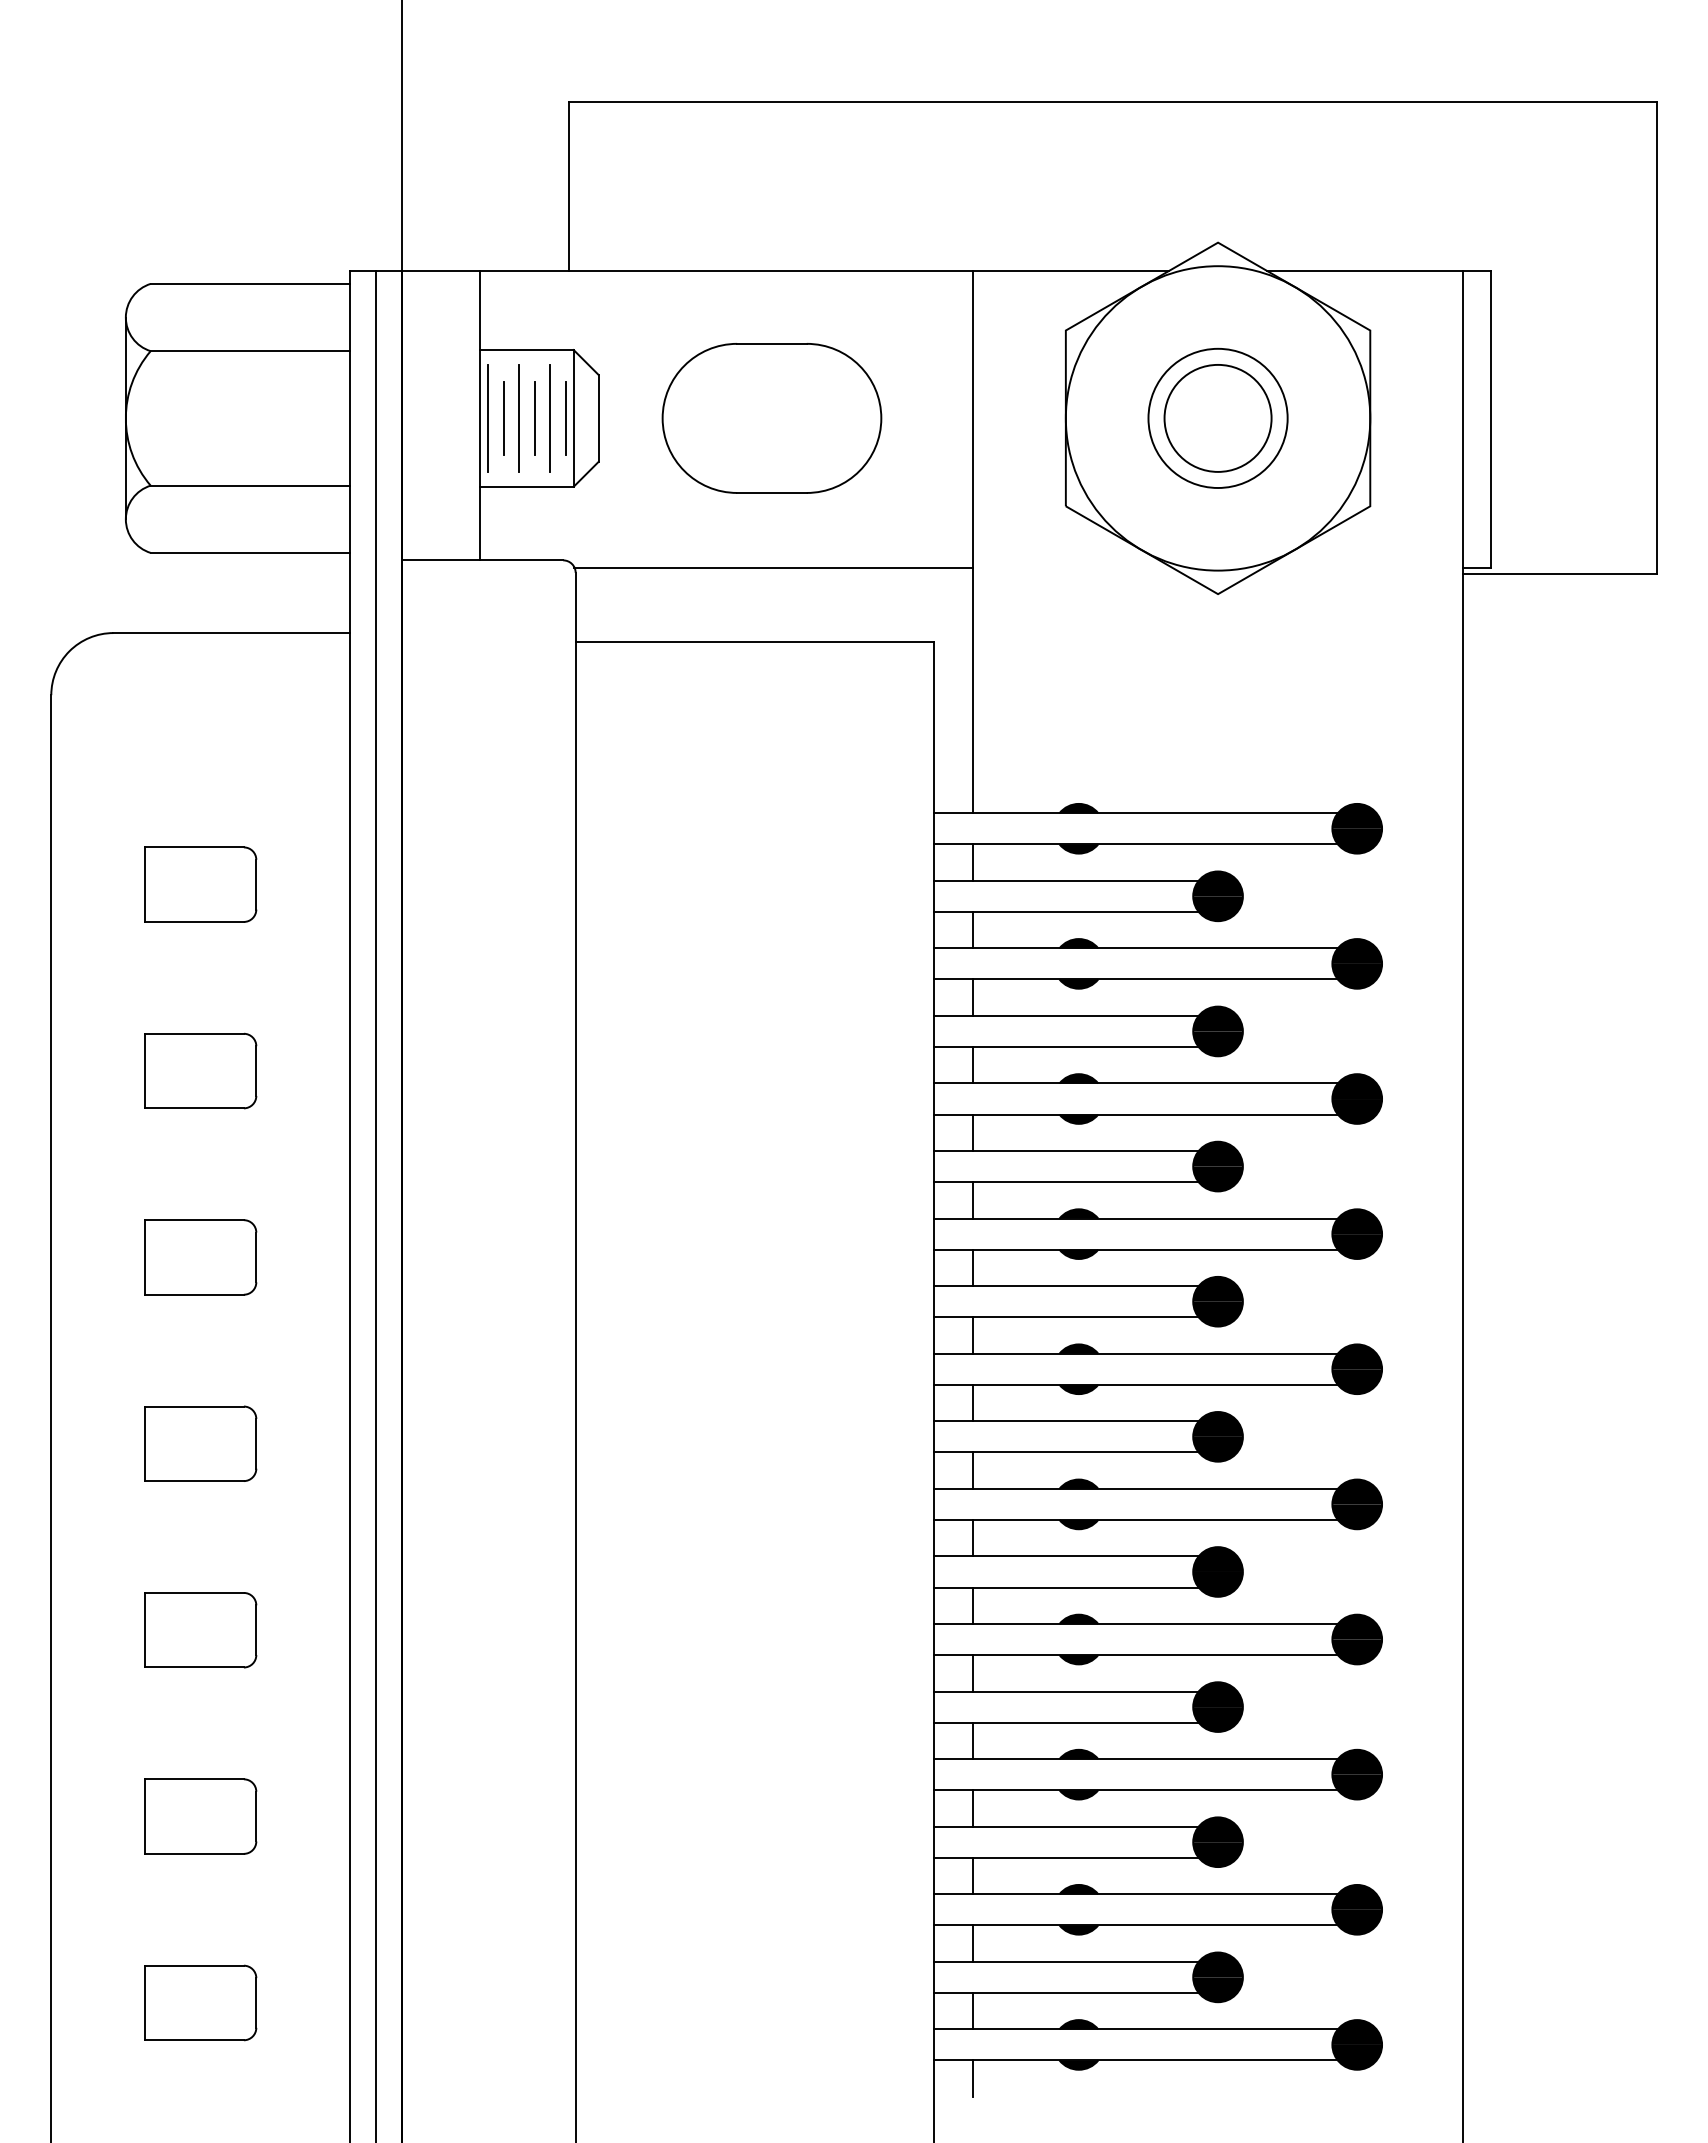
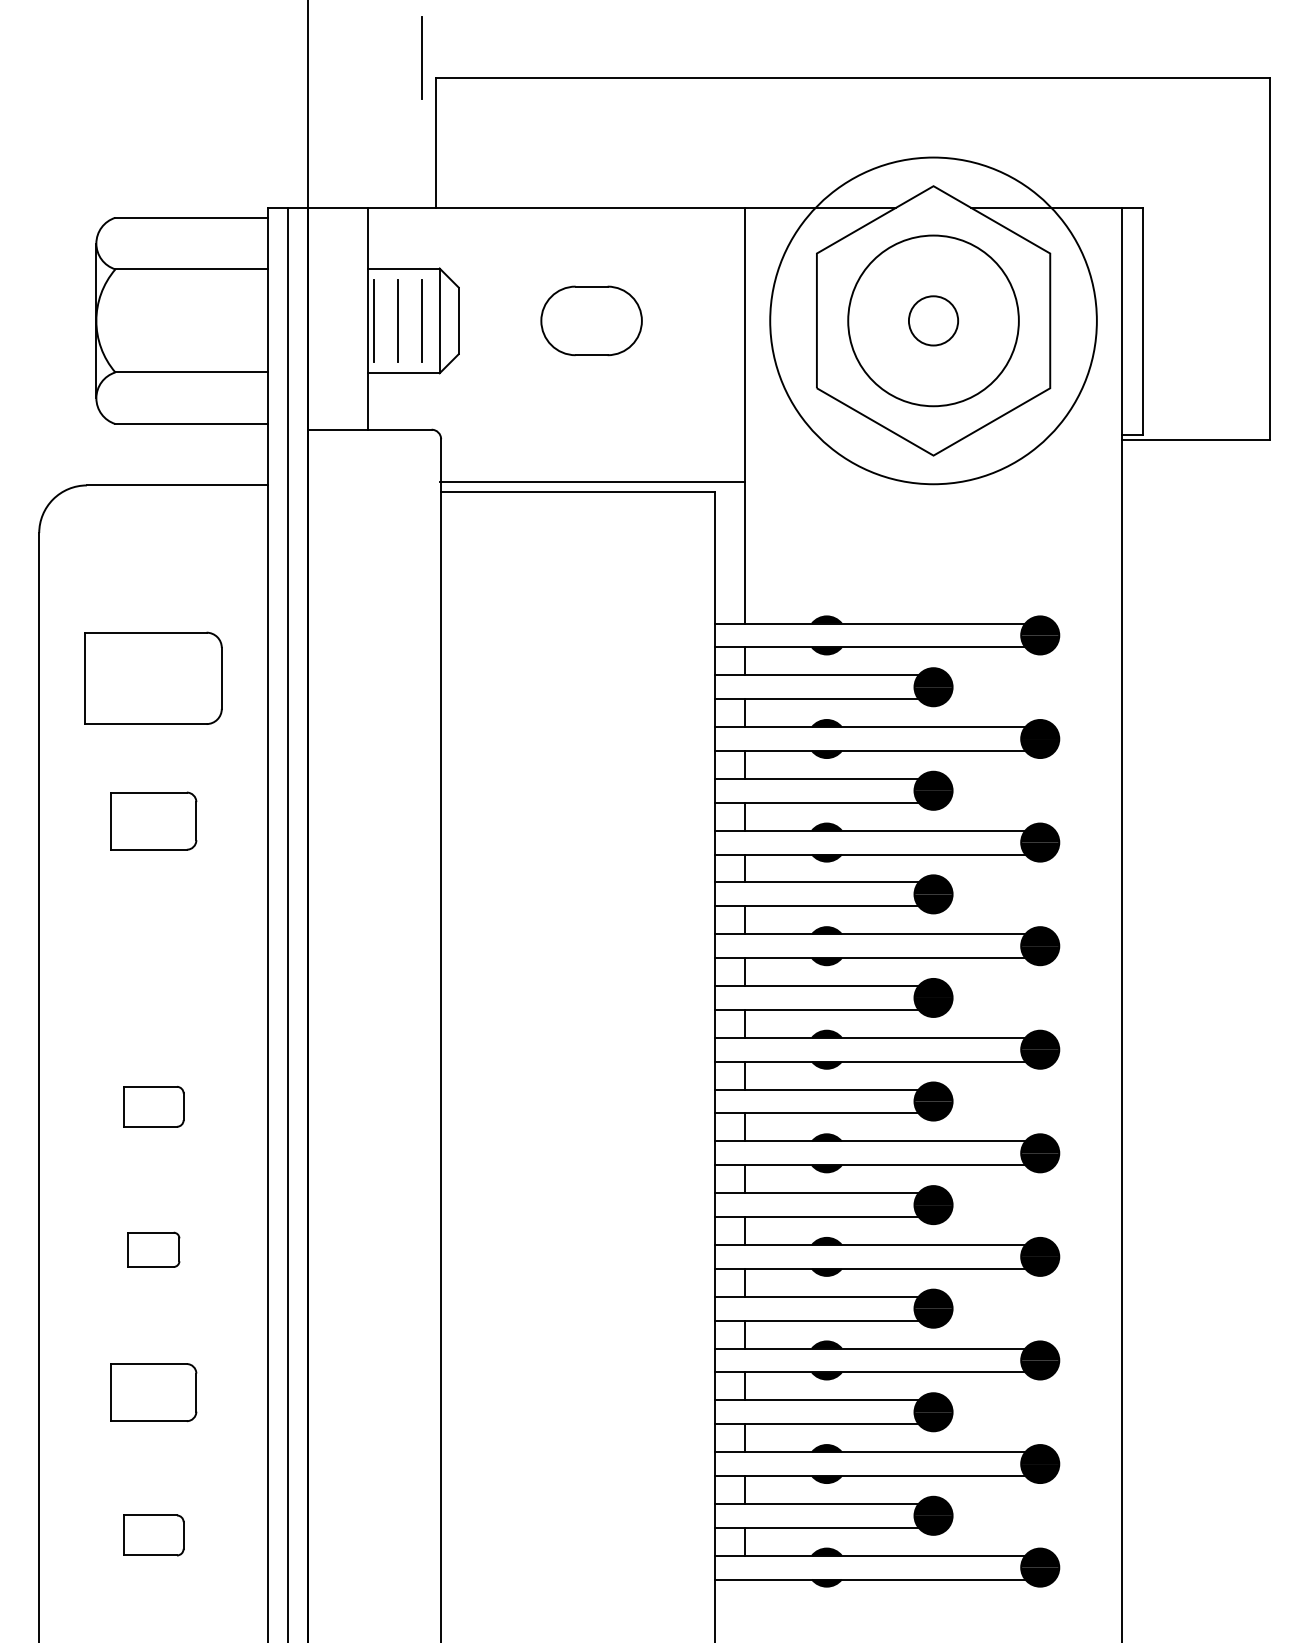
line: (549, 75) -> (421, 58), added
circle: (1217, 417) -> (933, 320), size x0.6
line: (503, 418) -> (385, 320), removed
line: (534, 418) -> (409, 320), removed
line: (565, 418) -> (433, 320), removed
part: (771, 418) -> (591, 320), size x0.6
circle: (1217, 418) -> (933, 320), size x1.4
circle: (1217, 418) -> (933, 320), size x1.6
line: (773, 567) -> (592, 481), moved
part: (200, 884) -> (153, 678), size x1.6
part: (200, 1257) -> (153, 964), removed
part: (200, 1443) -> (153, 1106), size x0.7
part: (200, 1630) -> (153, 1249), size x0.6
part: (200, 2002) -> (153, 1535), size x0.7
line: (972, 2078) -> (745, 1593), removed

